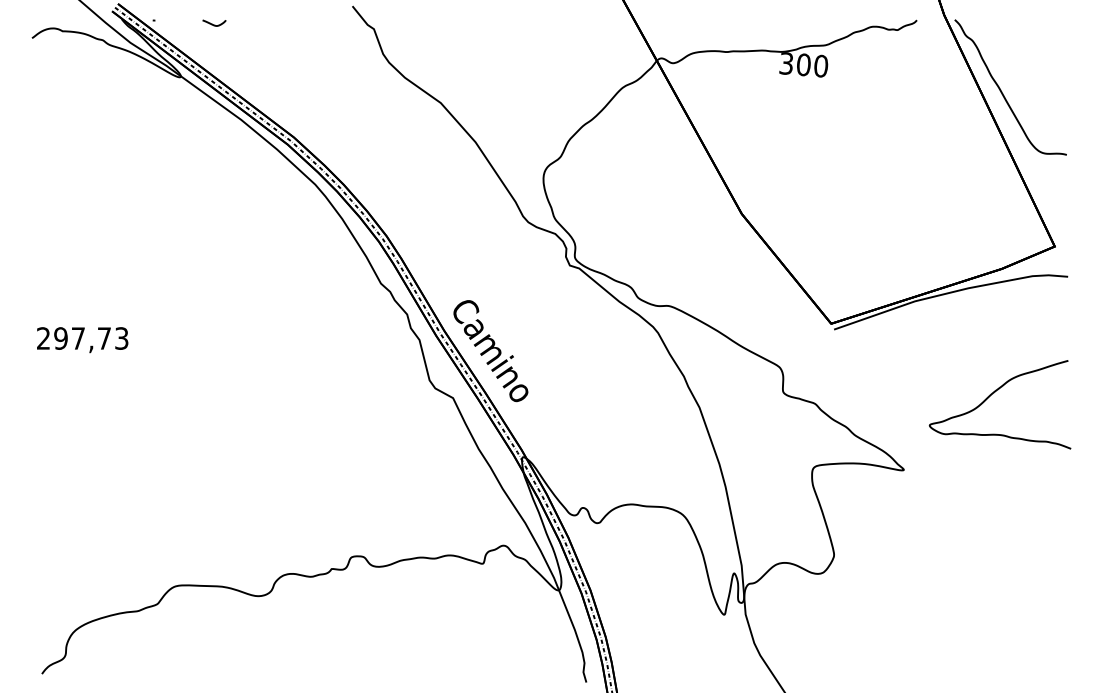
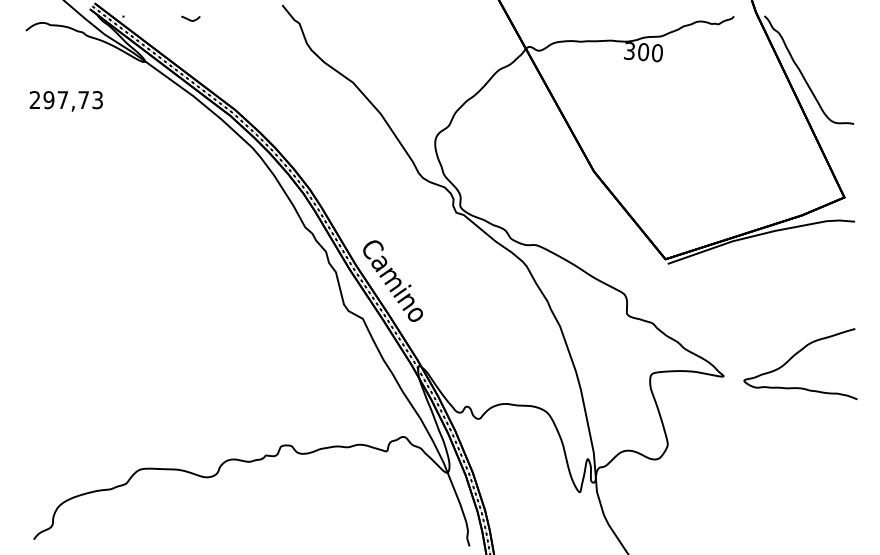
curve: (214, 24) -> (190, 19), moved
text: (81, 340) -> (65, 101), moved
curve: (992, 395) -> (794, 356), moved

